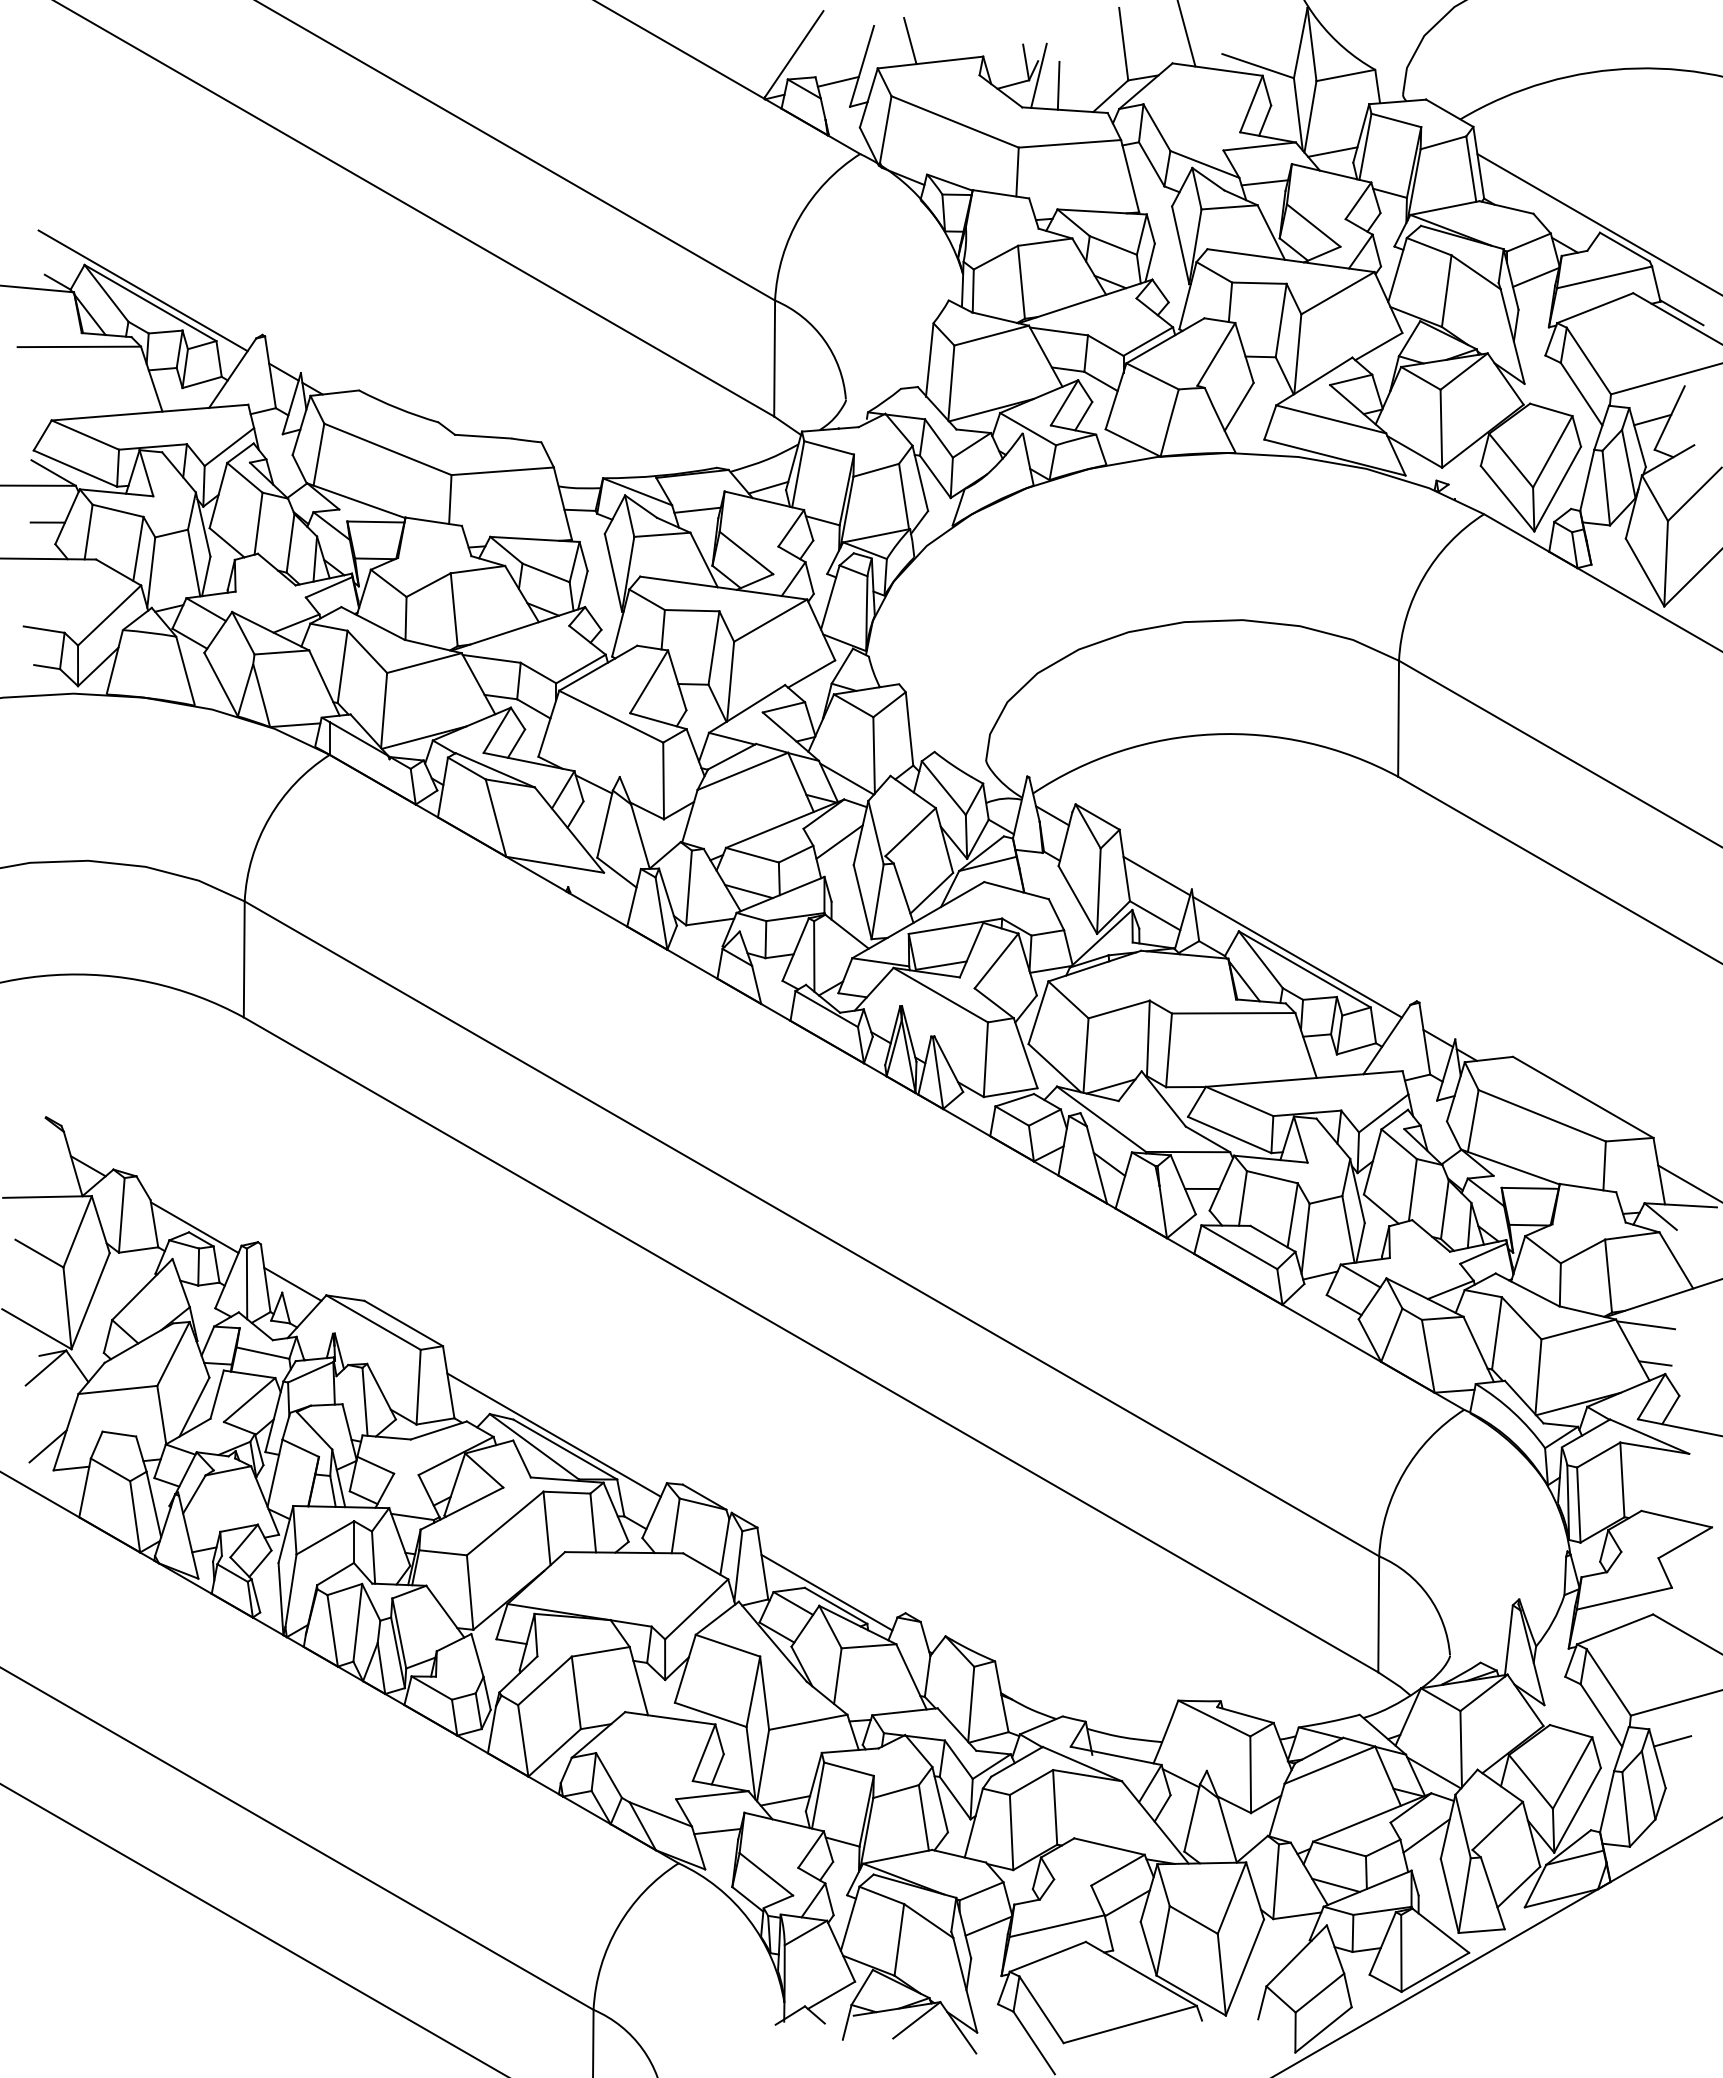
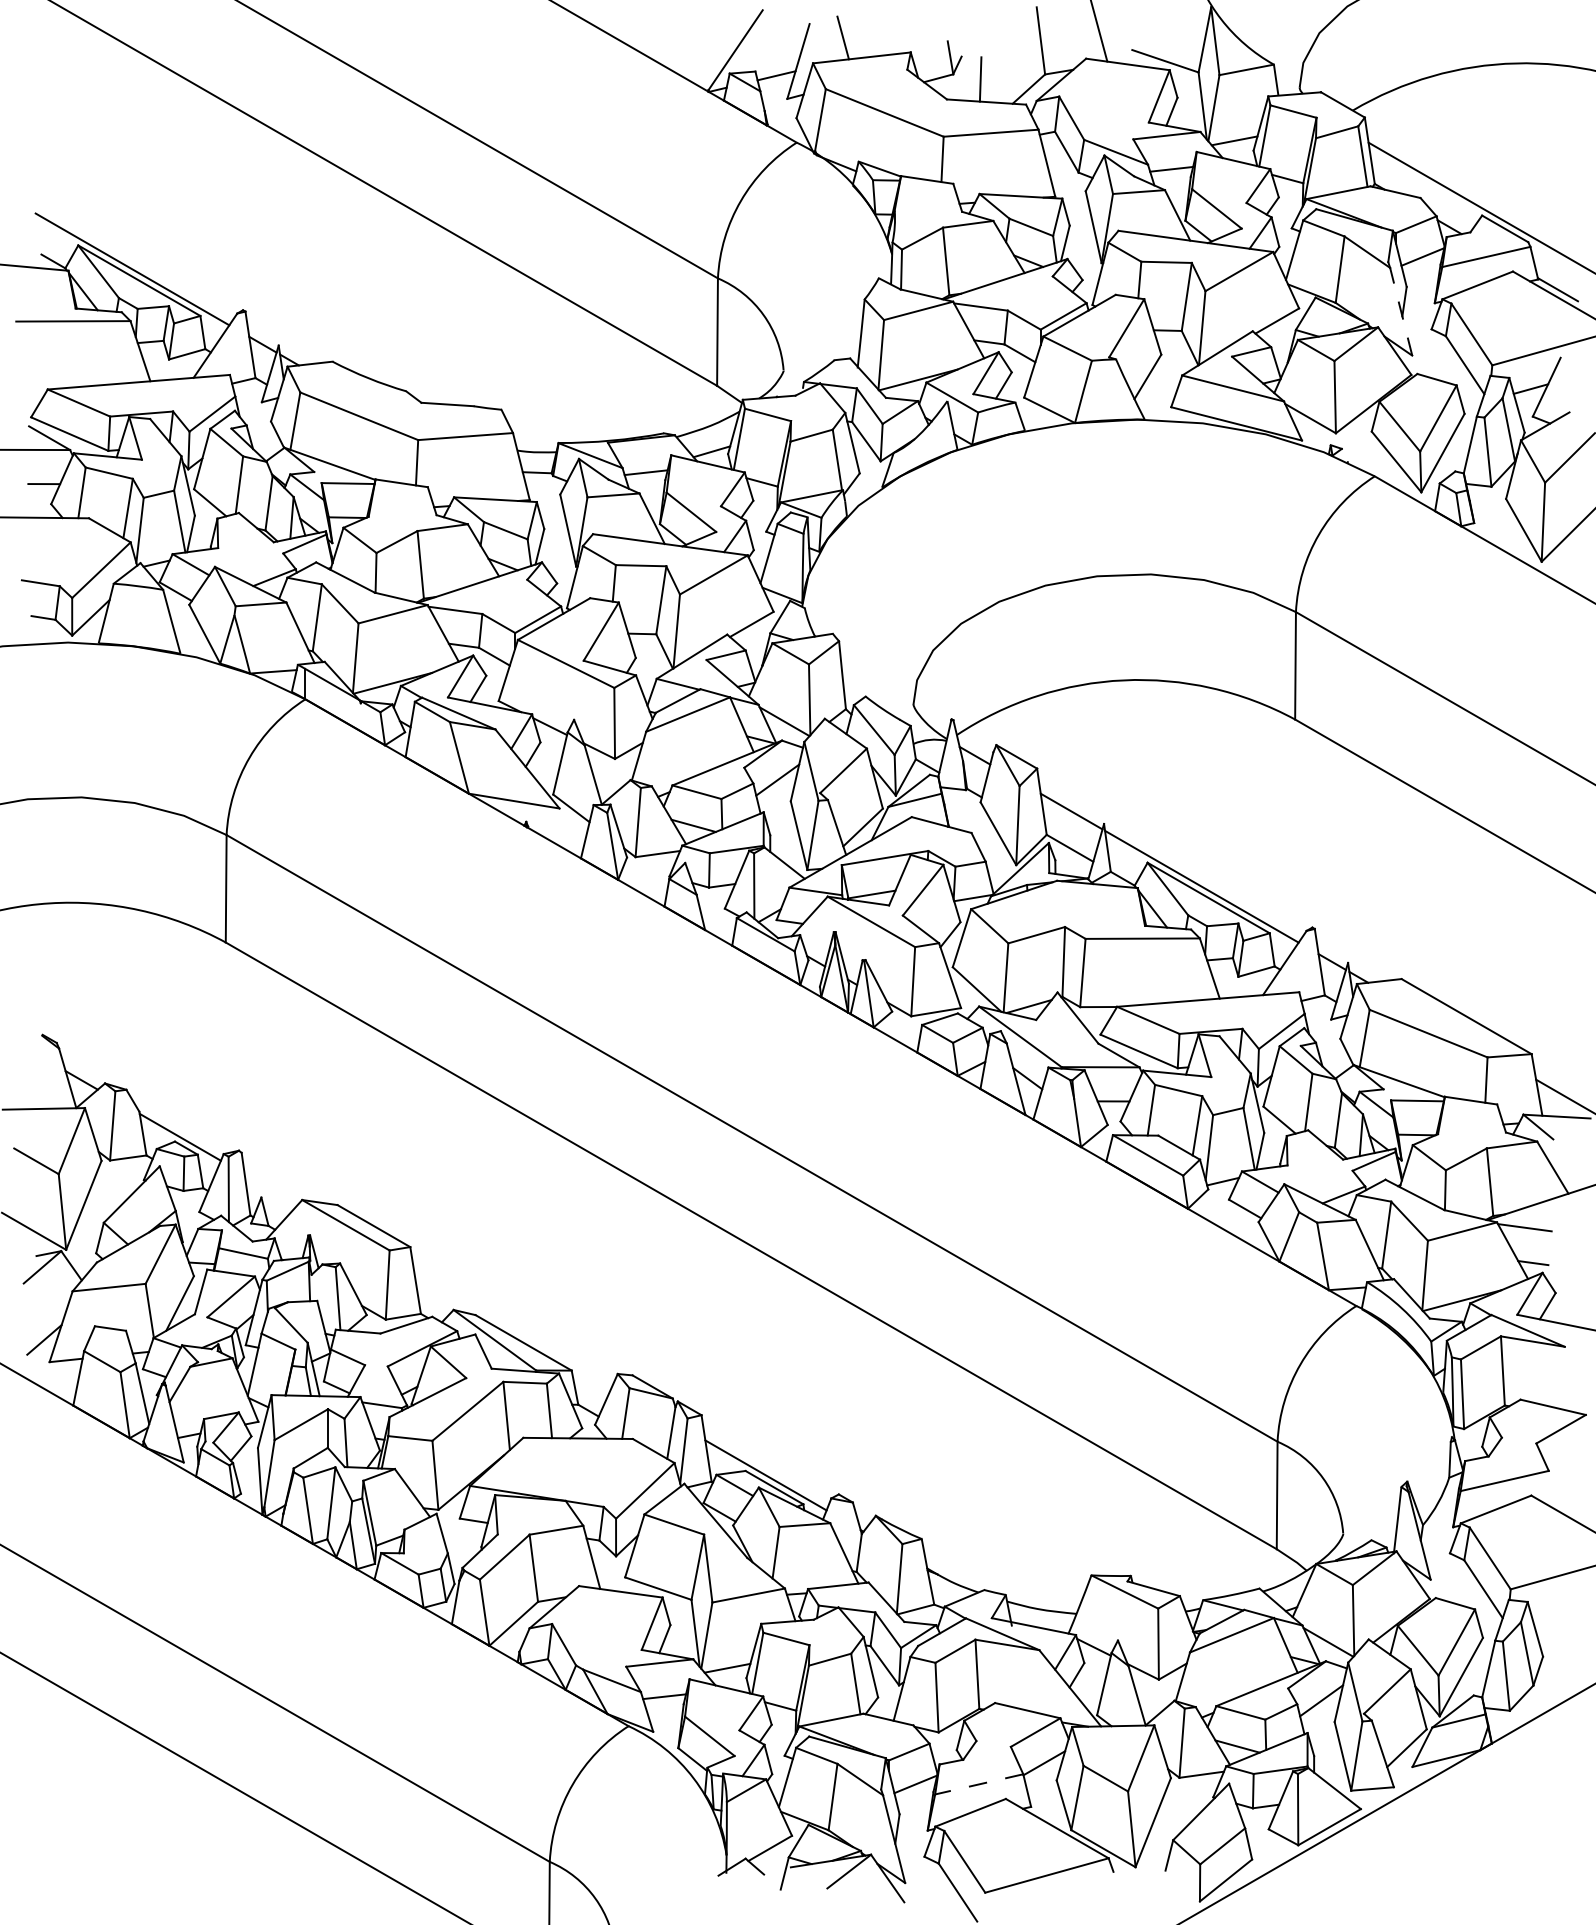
line: (1038, 75) -> (961, 69), removed
line: (1512, 336) -> (1401, 311), solid -> dashed
line: (292, 1283) -> (270, 1189), removed
line: (553, 1434) -> (512, 1328), removed
line: (1672, 1741) -> (1549, 1613), removed
line: (1057, 1926) -> (979, 1784), solid -> dashed

